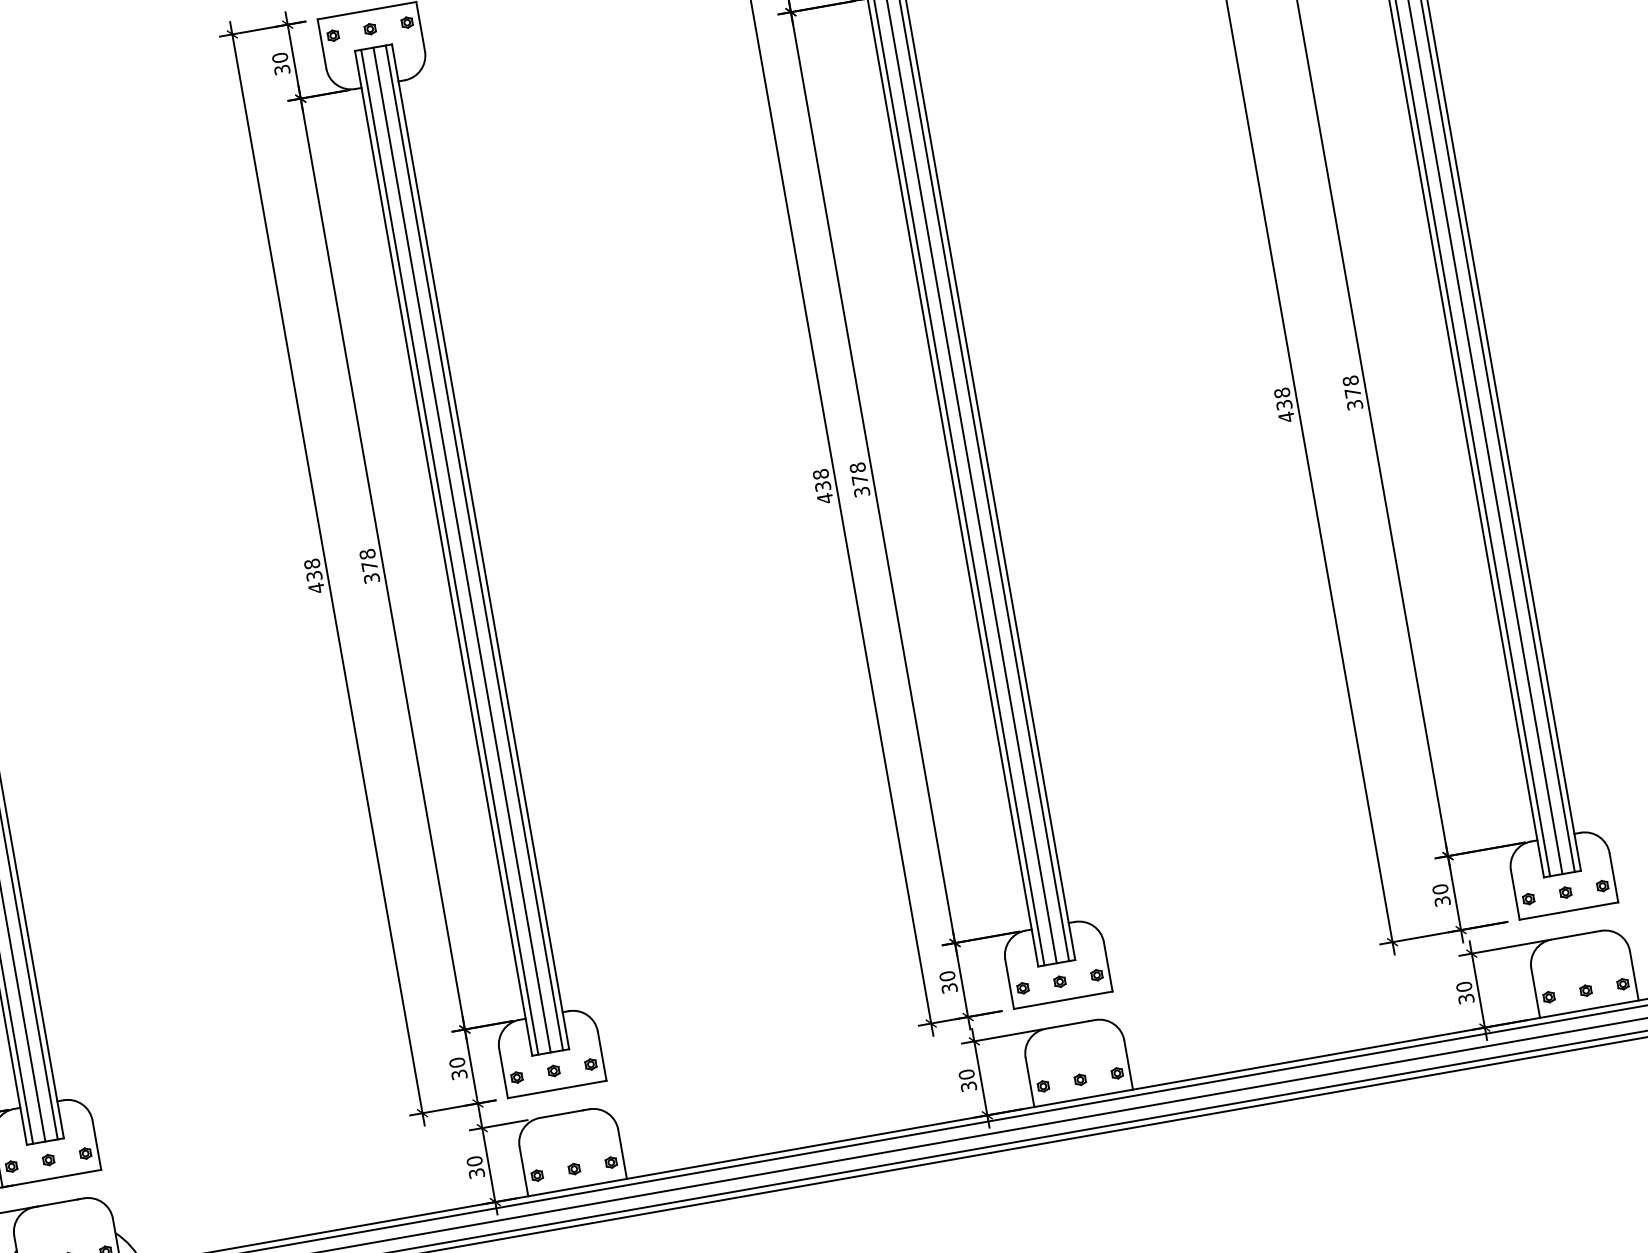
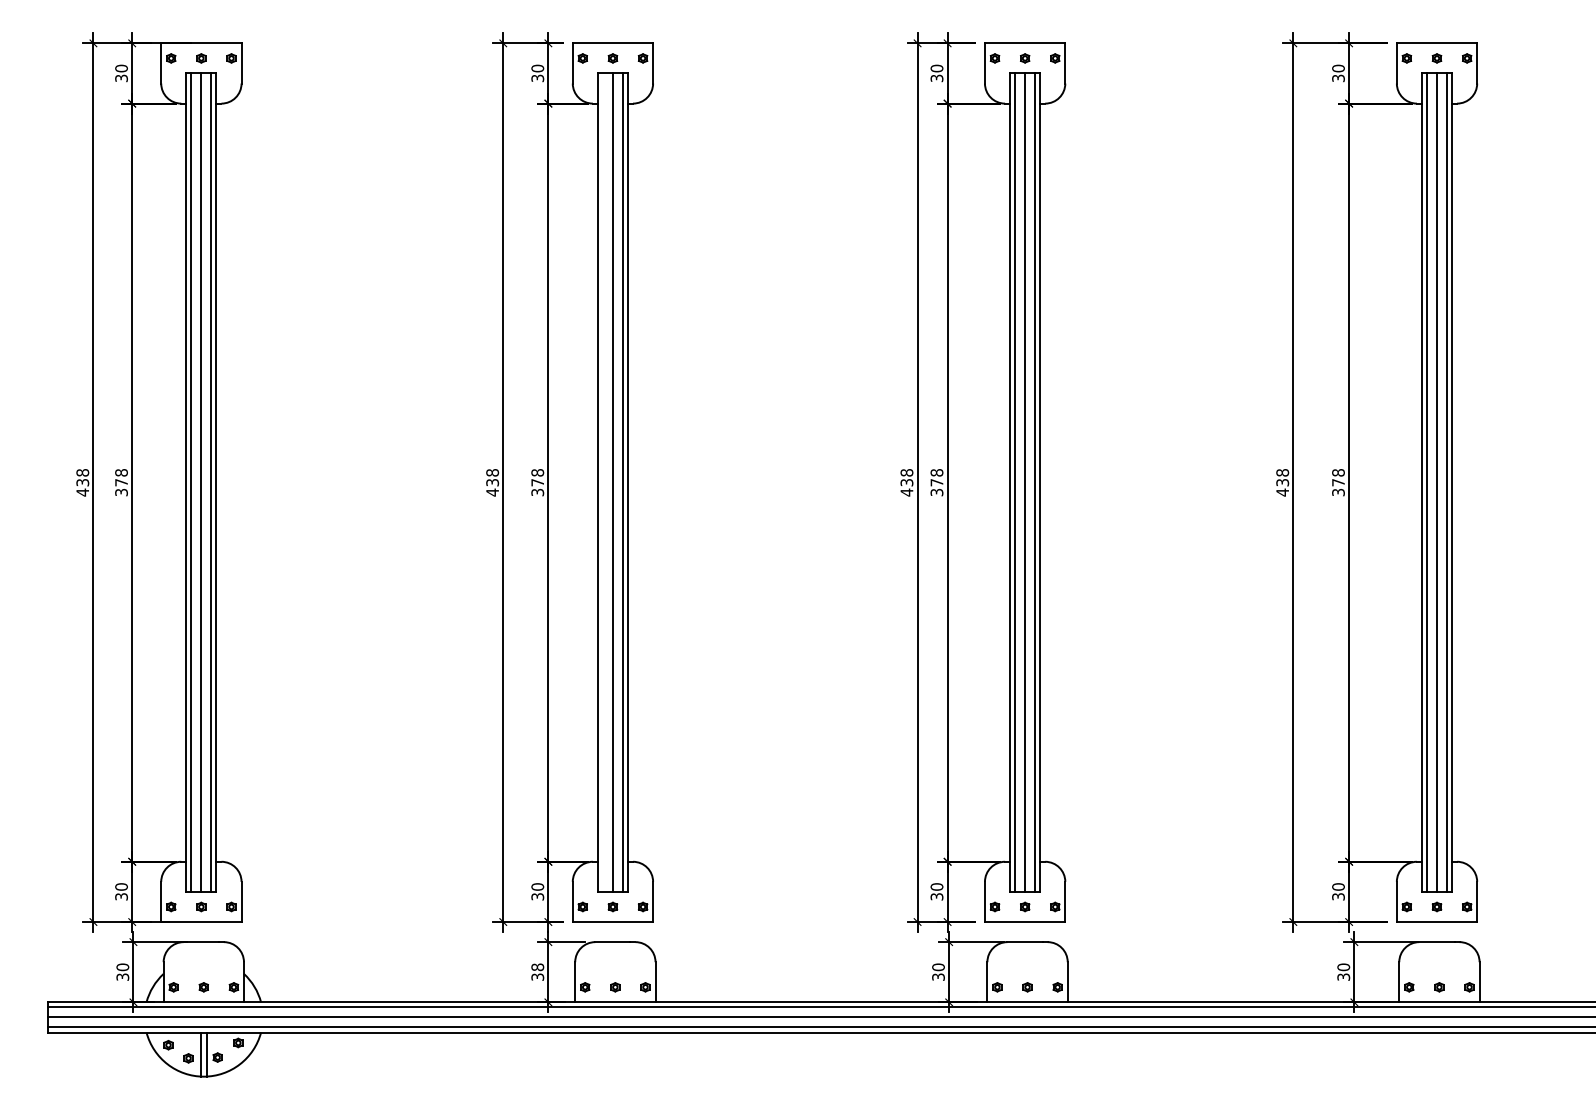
line: (449, 552) -> (602, 482), removed
text: (474, 1161) -> (537, 967), 30 -> 38

